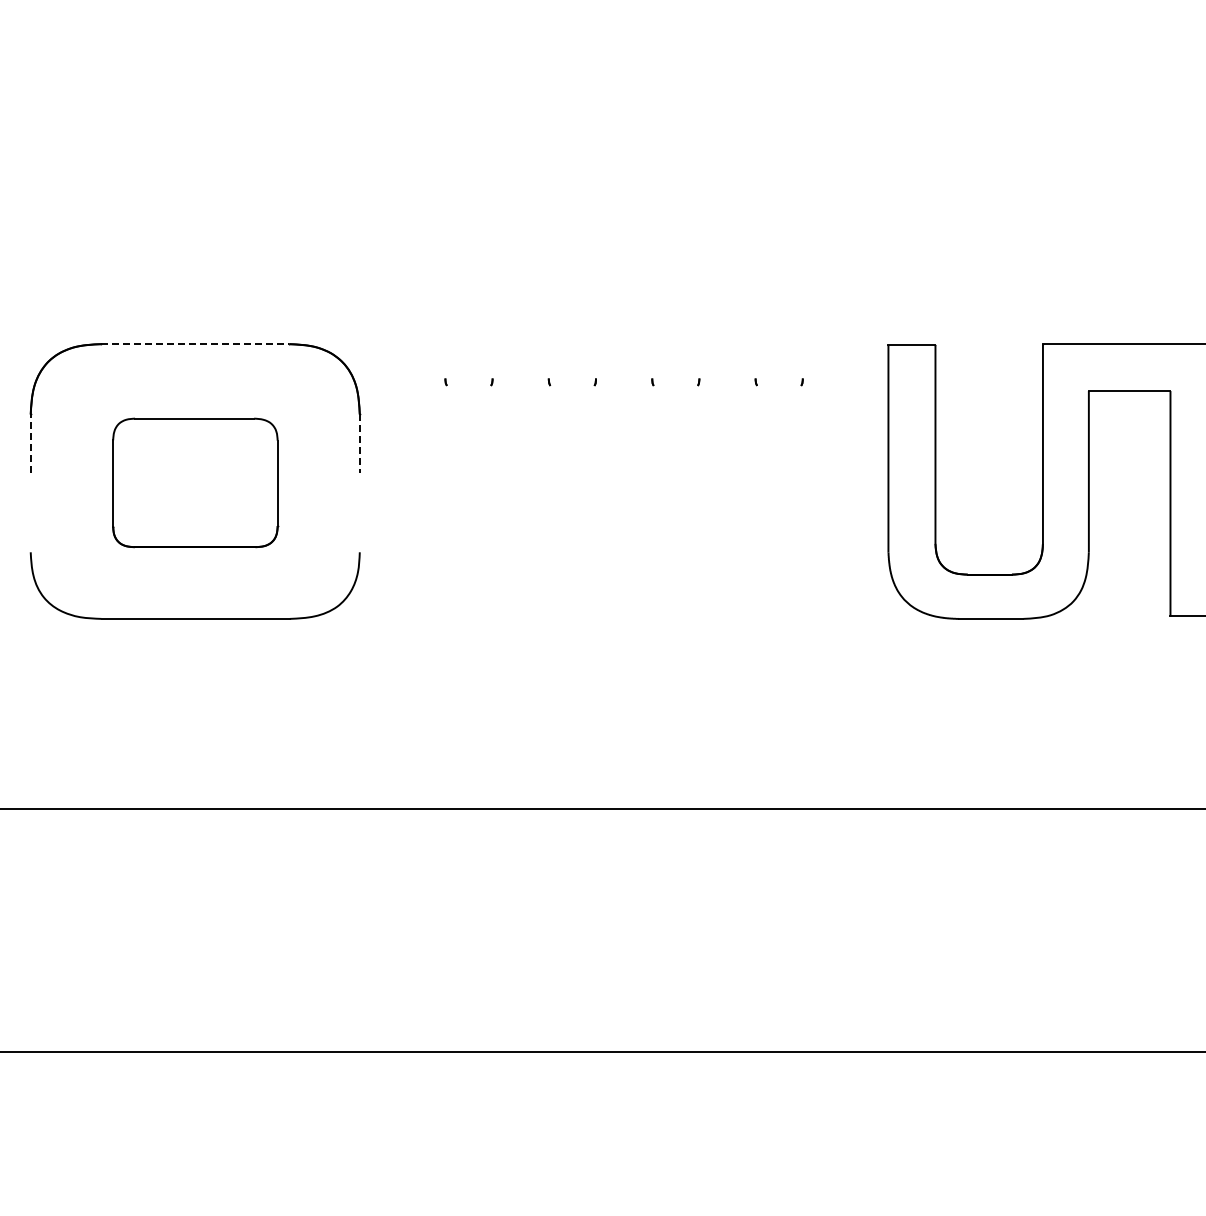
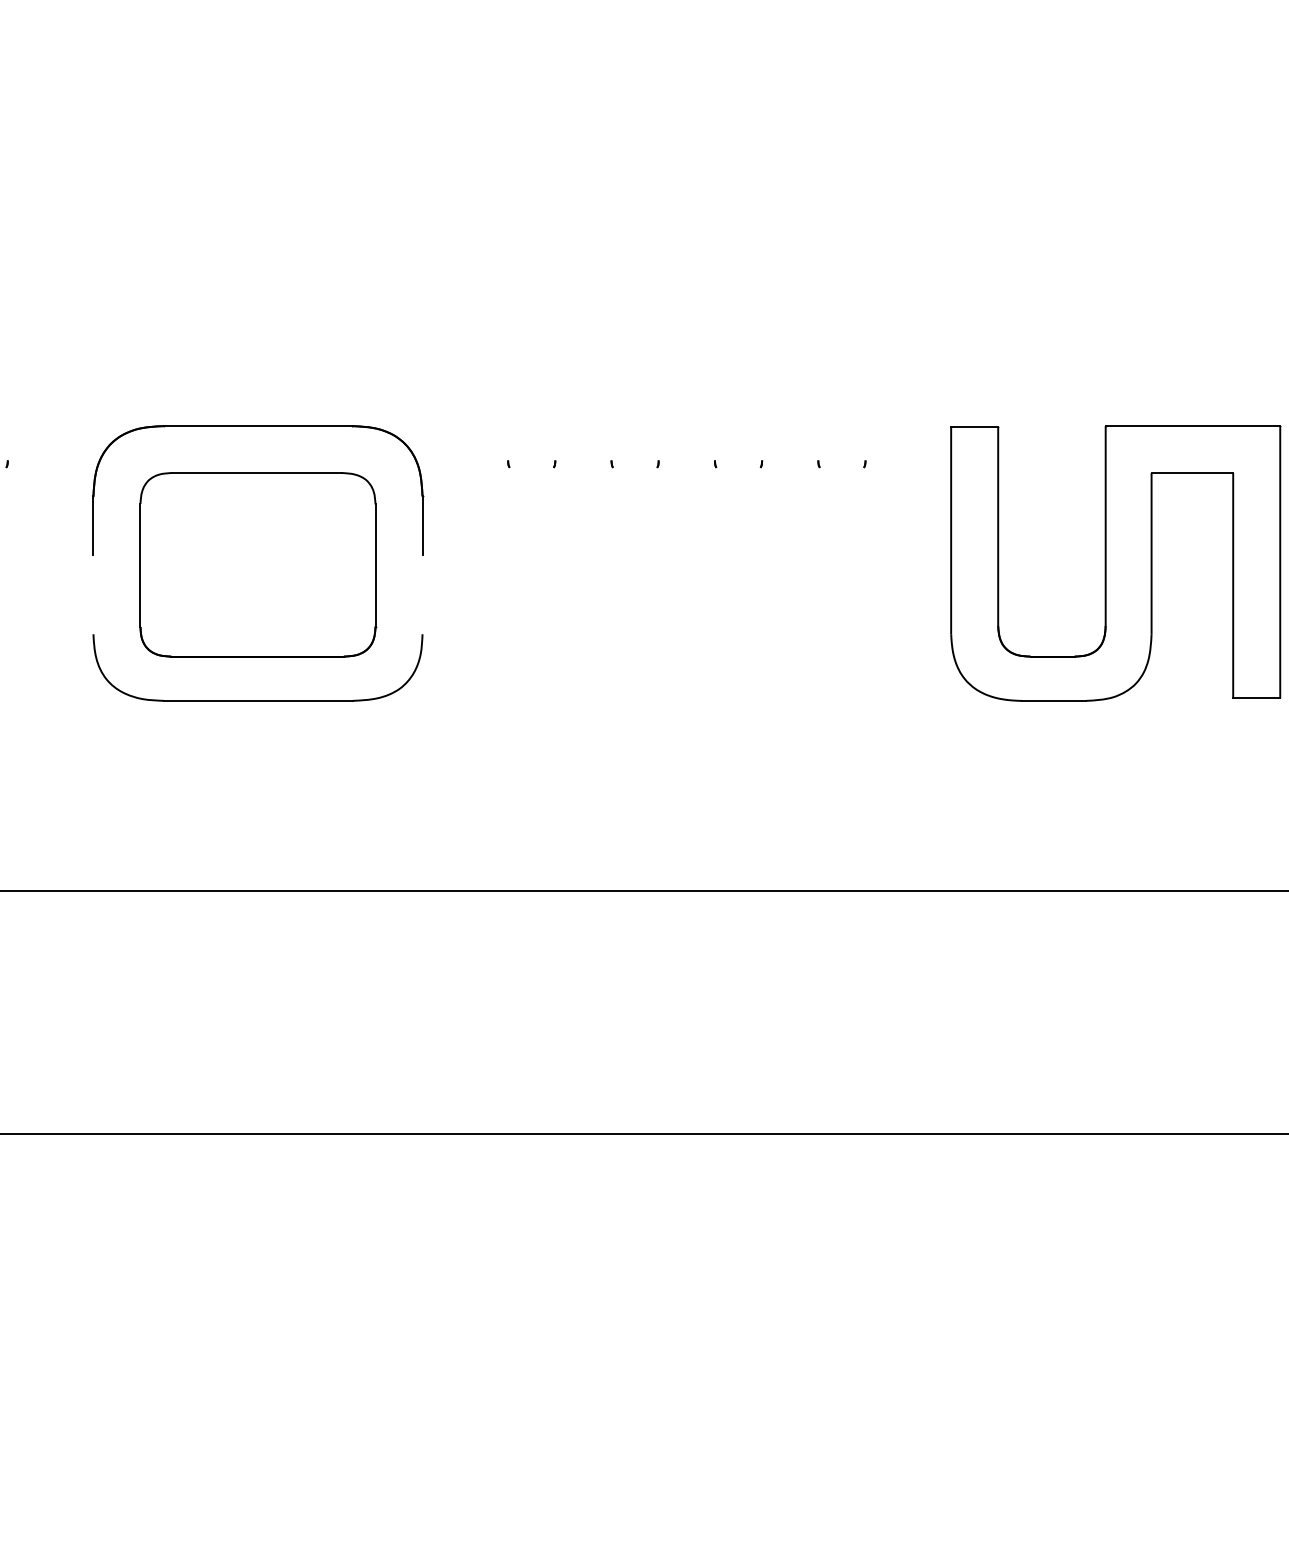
line: (195, 344) -> (258, 426), dashed -> solid
line: (30, 443) -> (93, 525), dashed -> solid
line: (359, 444) -> (422, 526), dashed -> solid
part: (195, 482) -> (258, 564), size x1.43

